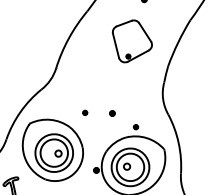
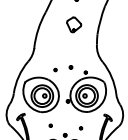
part: (130, 41) -> (73, 24), size x0.6

